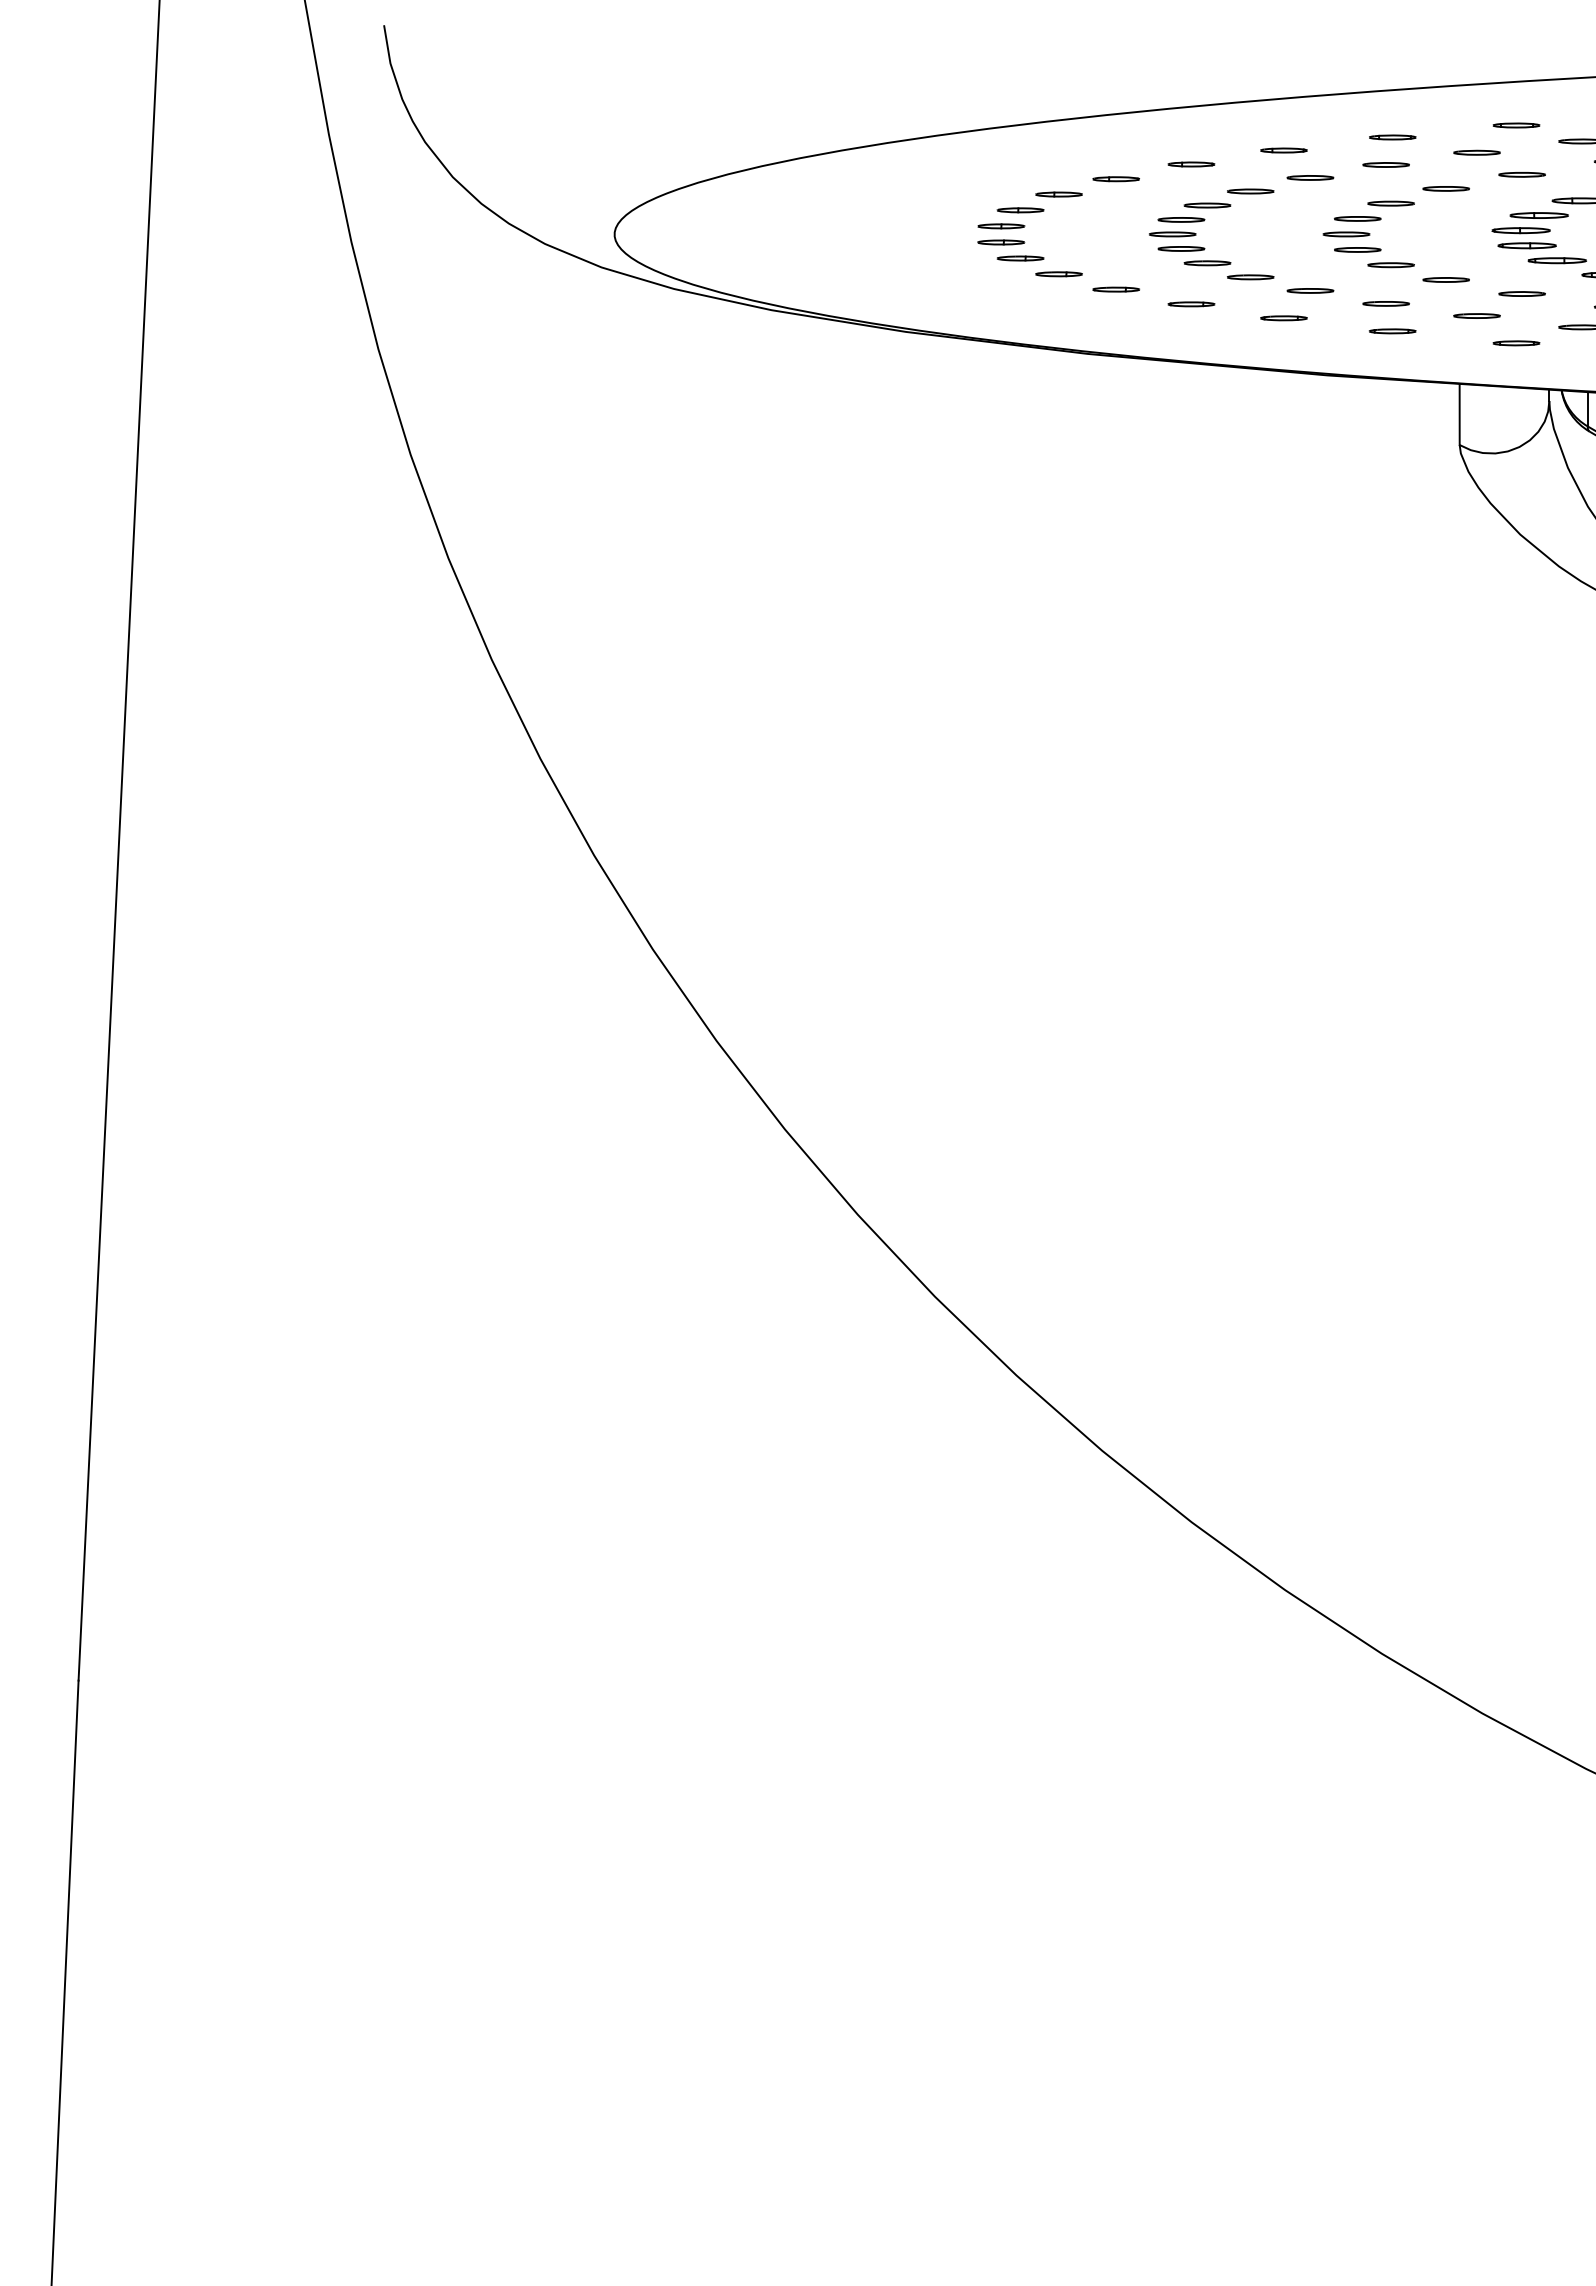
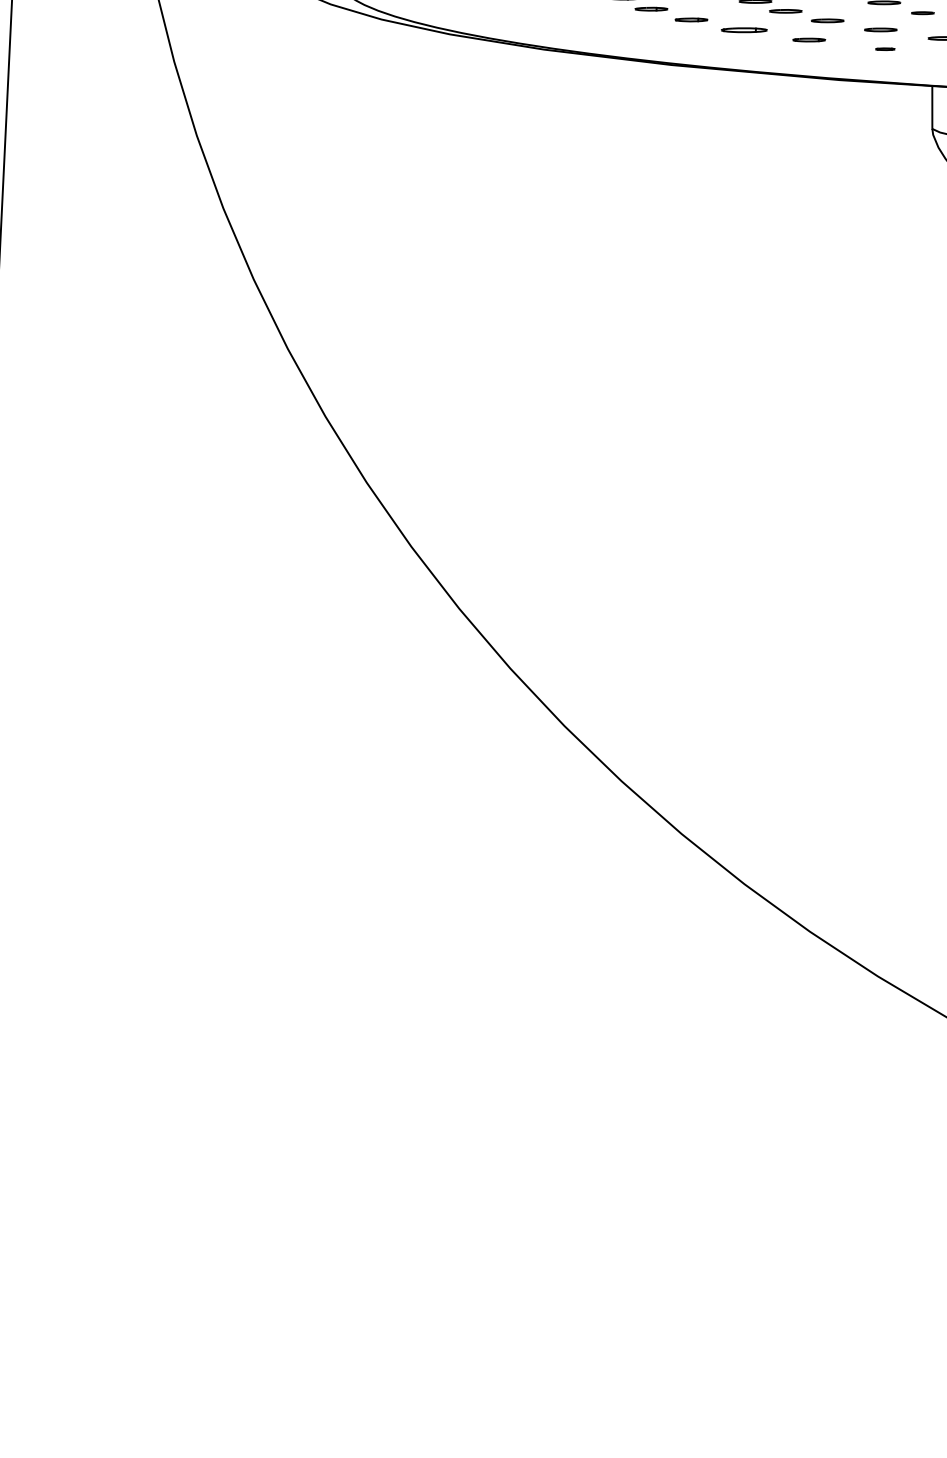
part: (1445, 279) -> (922, 12), size x0.7
part: (1191, 304) -> (744, 30), size x1.4
part: (1392, 331) -> (885, 49), size x0.6

